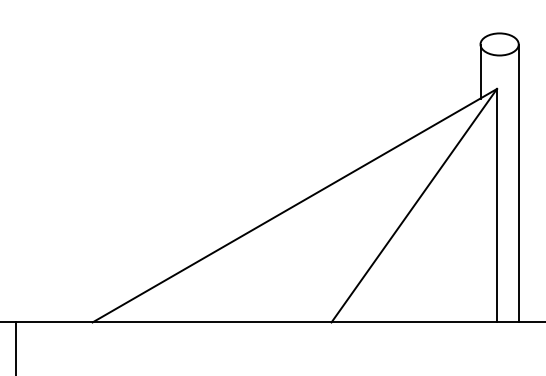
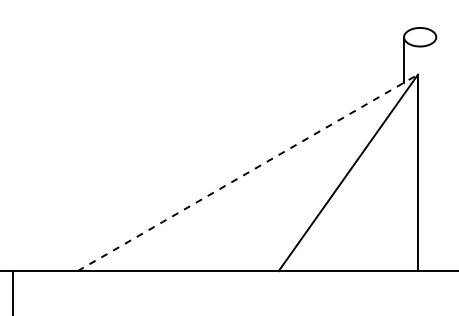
line: (519, 183) -> (436, 154), removed
line: (295, 205) -> (248, 172), solid -> dashed

